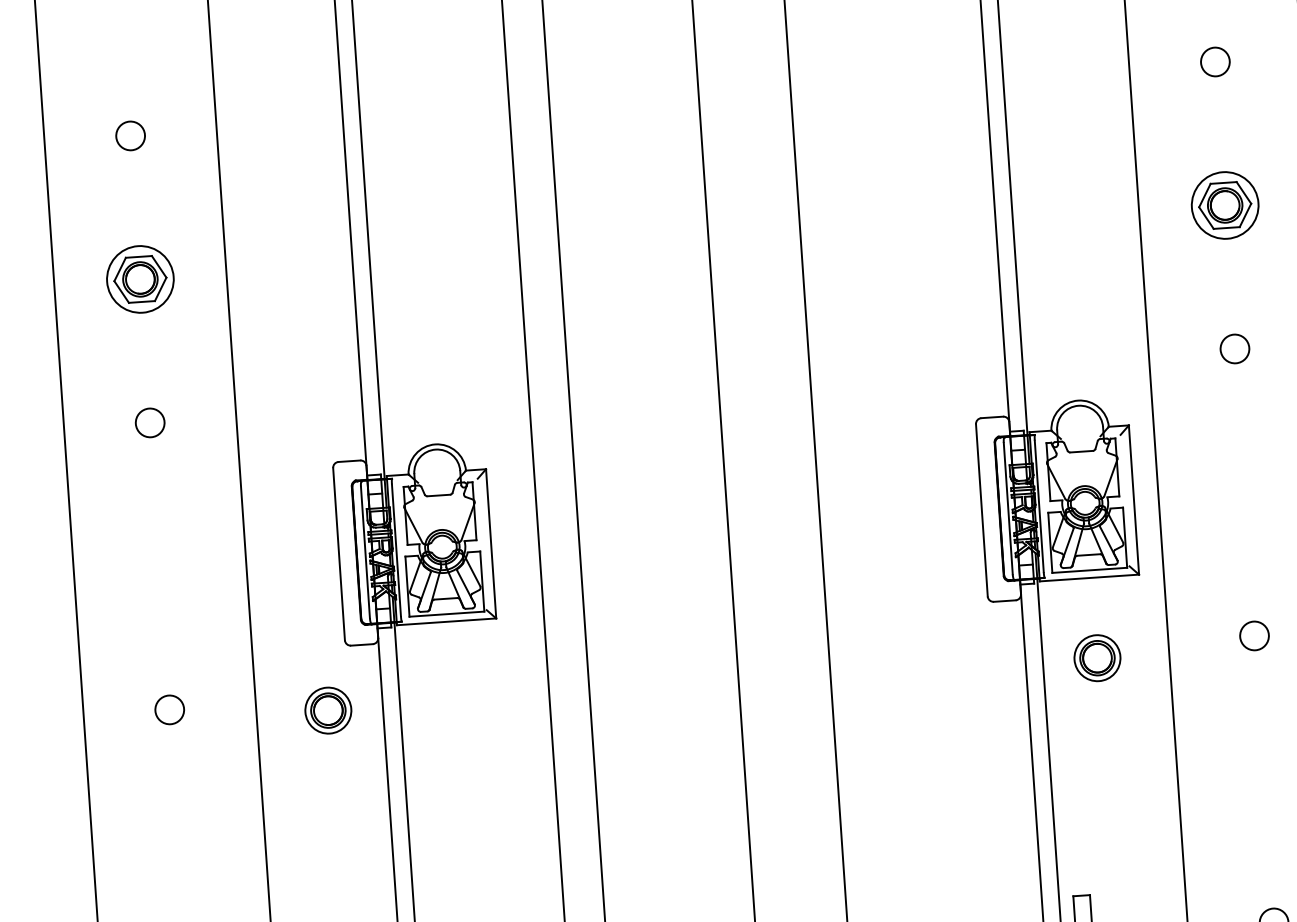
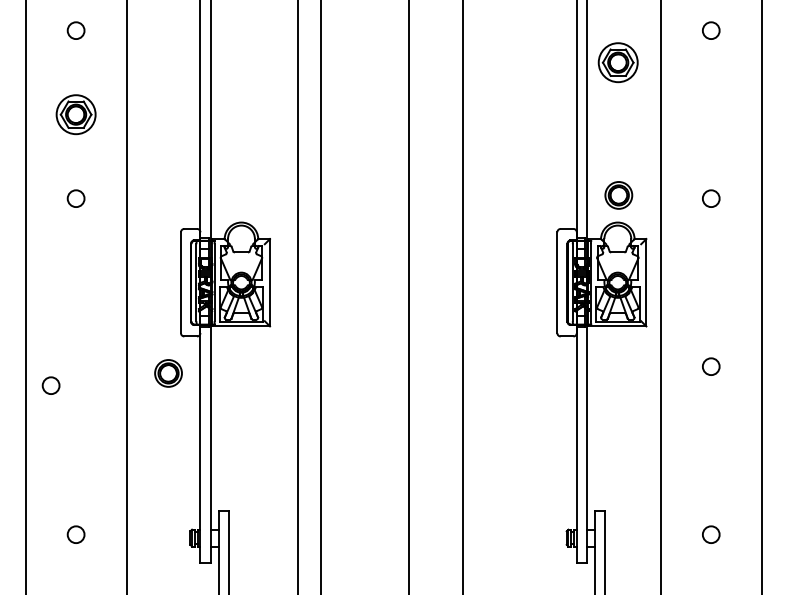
part: (1223, 205) -> (617, 62), moved
part: (1096, 658) -> (618, 195), moved
circle: (168, 709) -> (50, 385), moved

